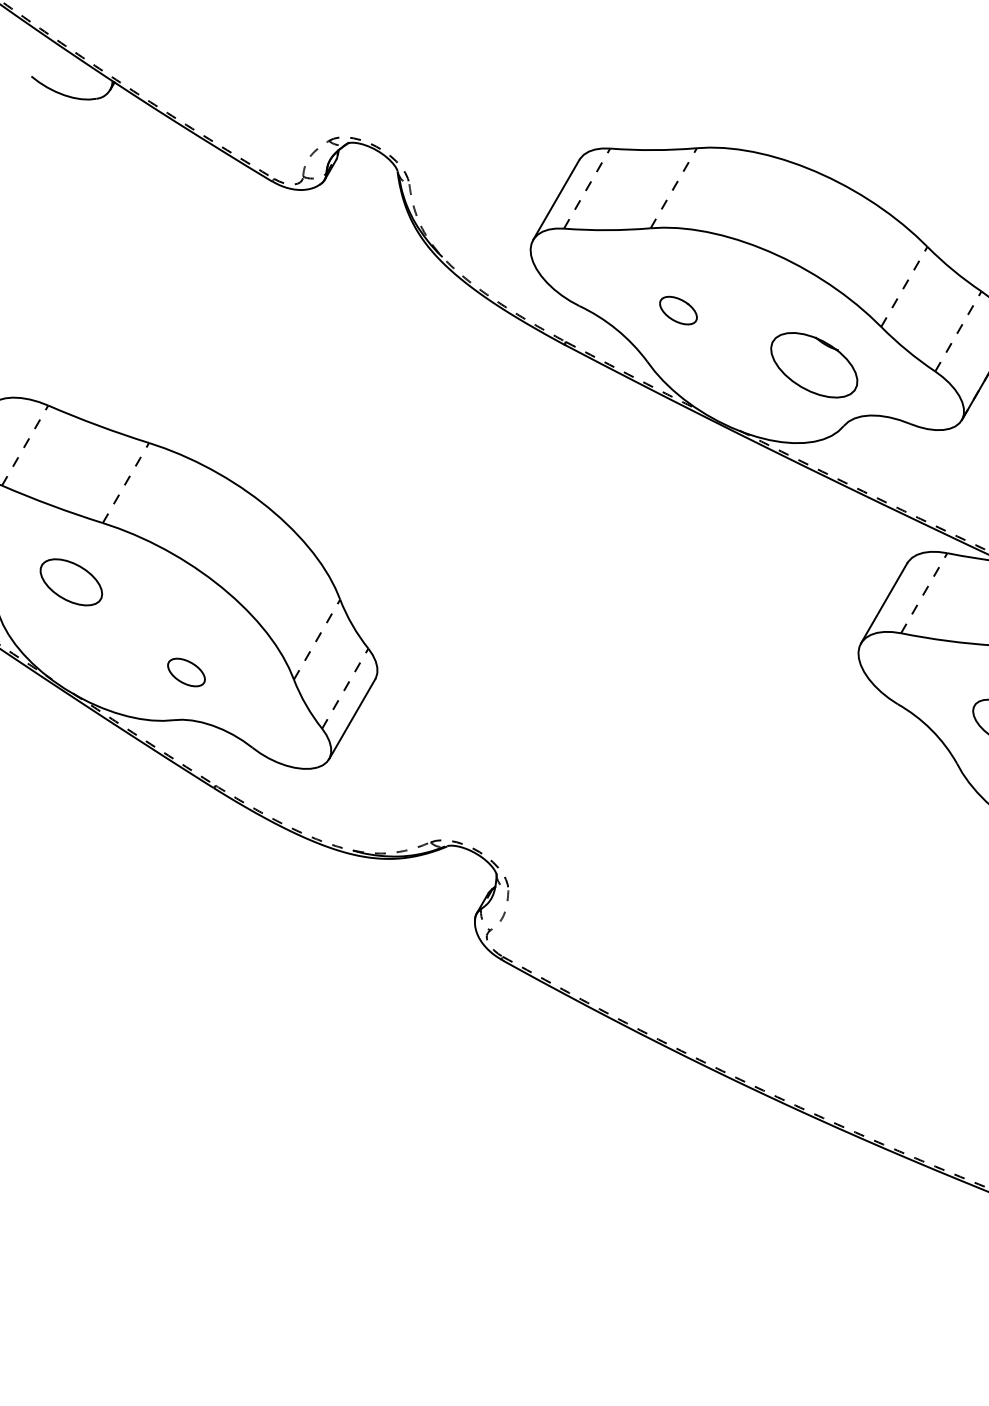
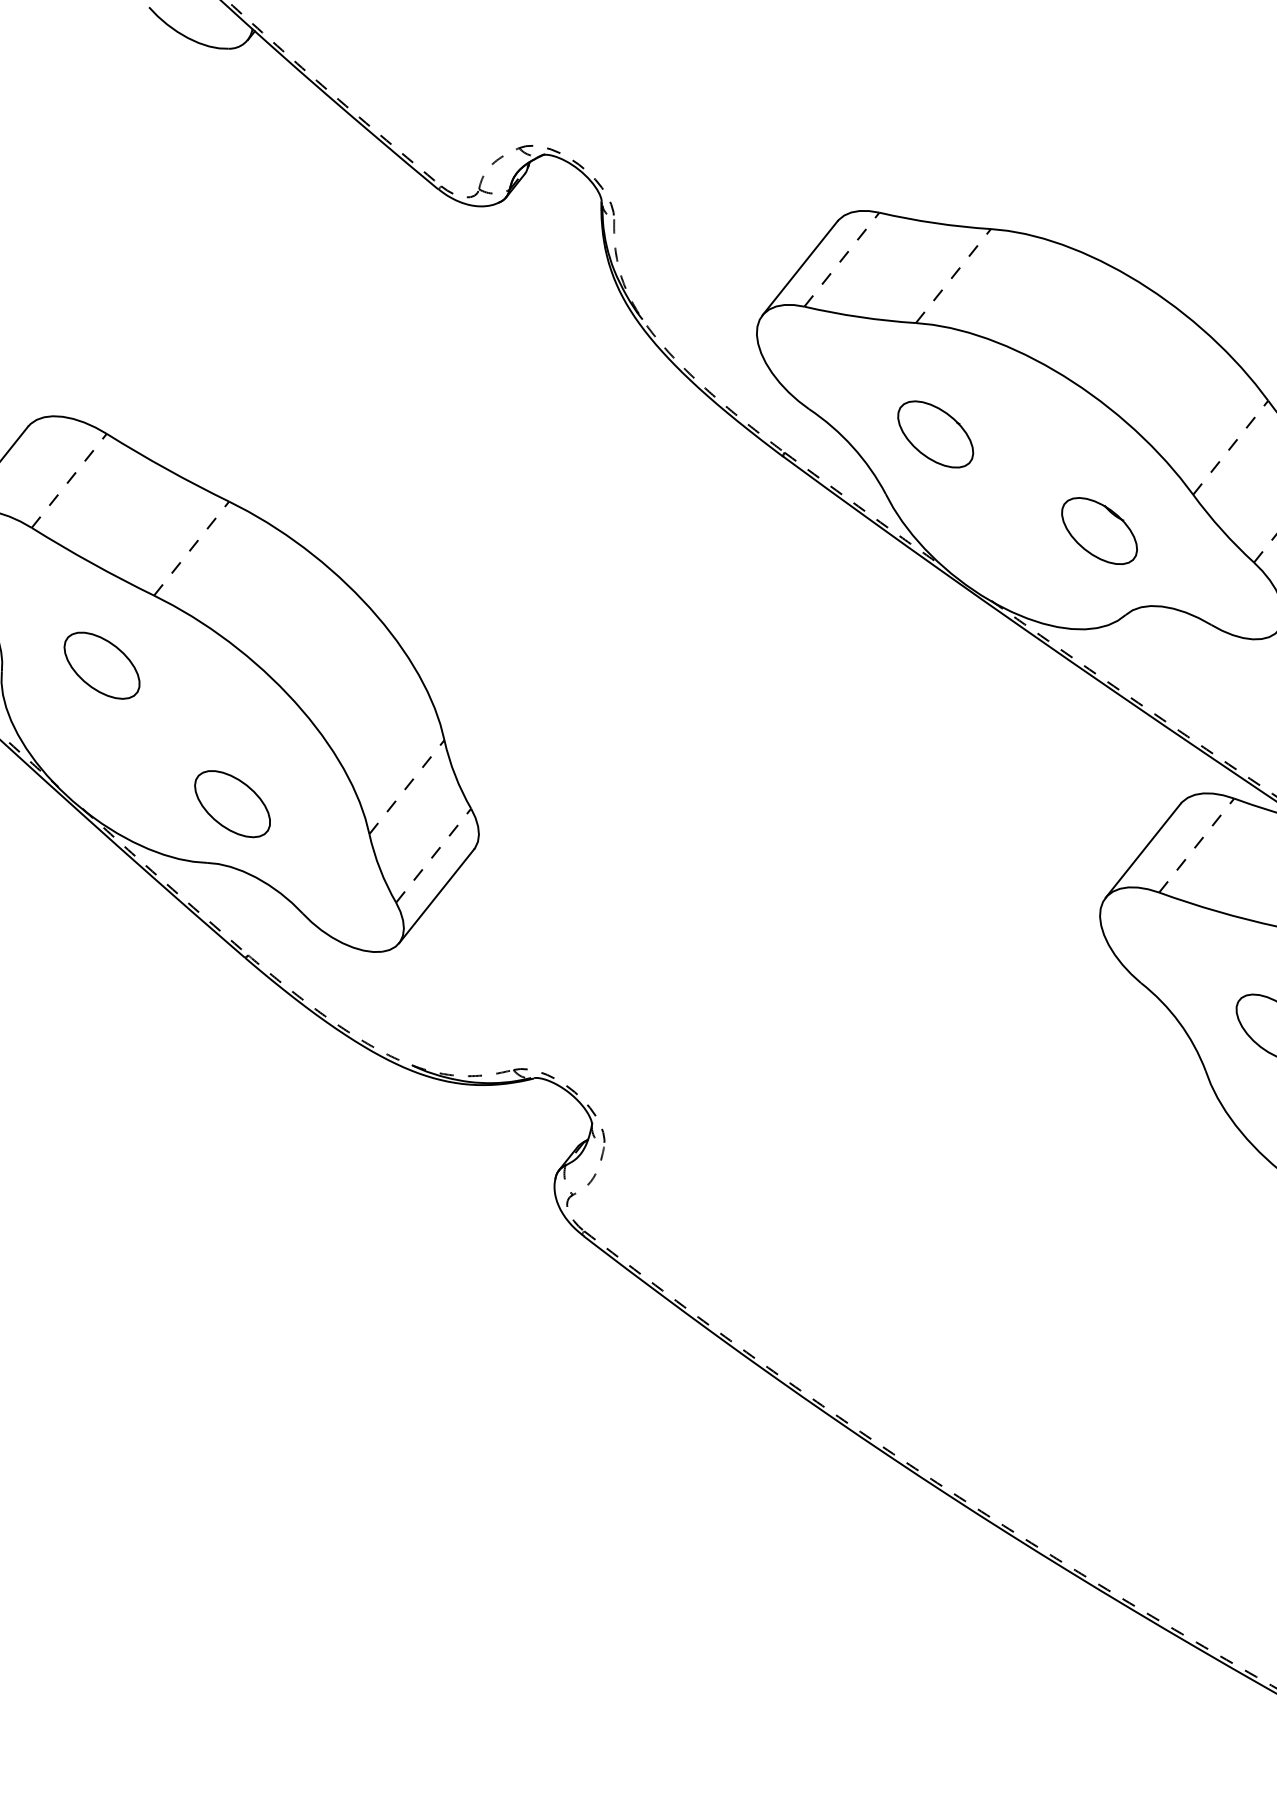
part: (678, 310) -> (935, 434), size x1.67
part: (813, 365) -> (1098, 531), size x0.71
part: (186, 672) -> (232, 804), size x1.67

